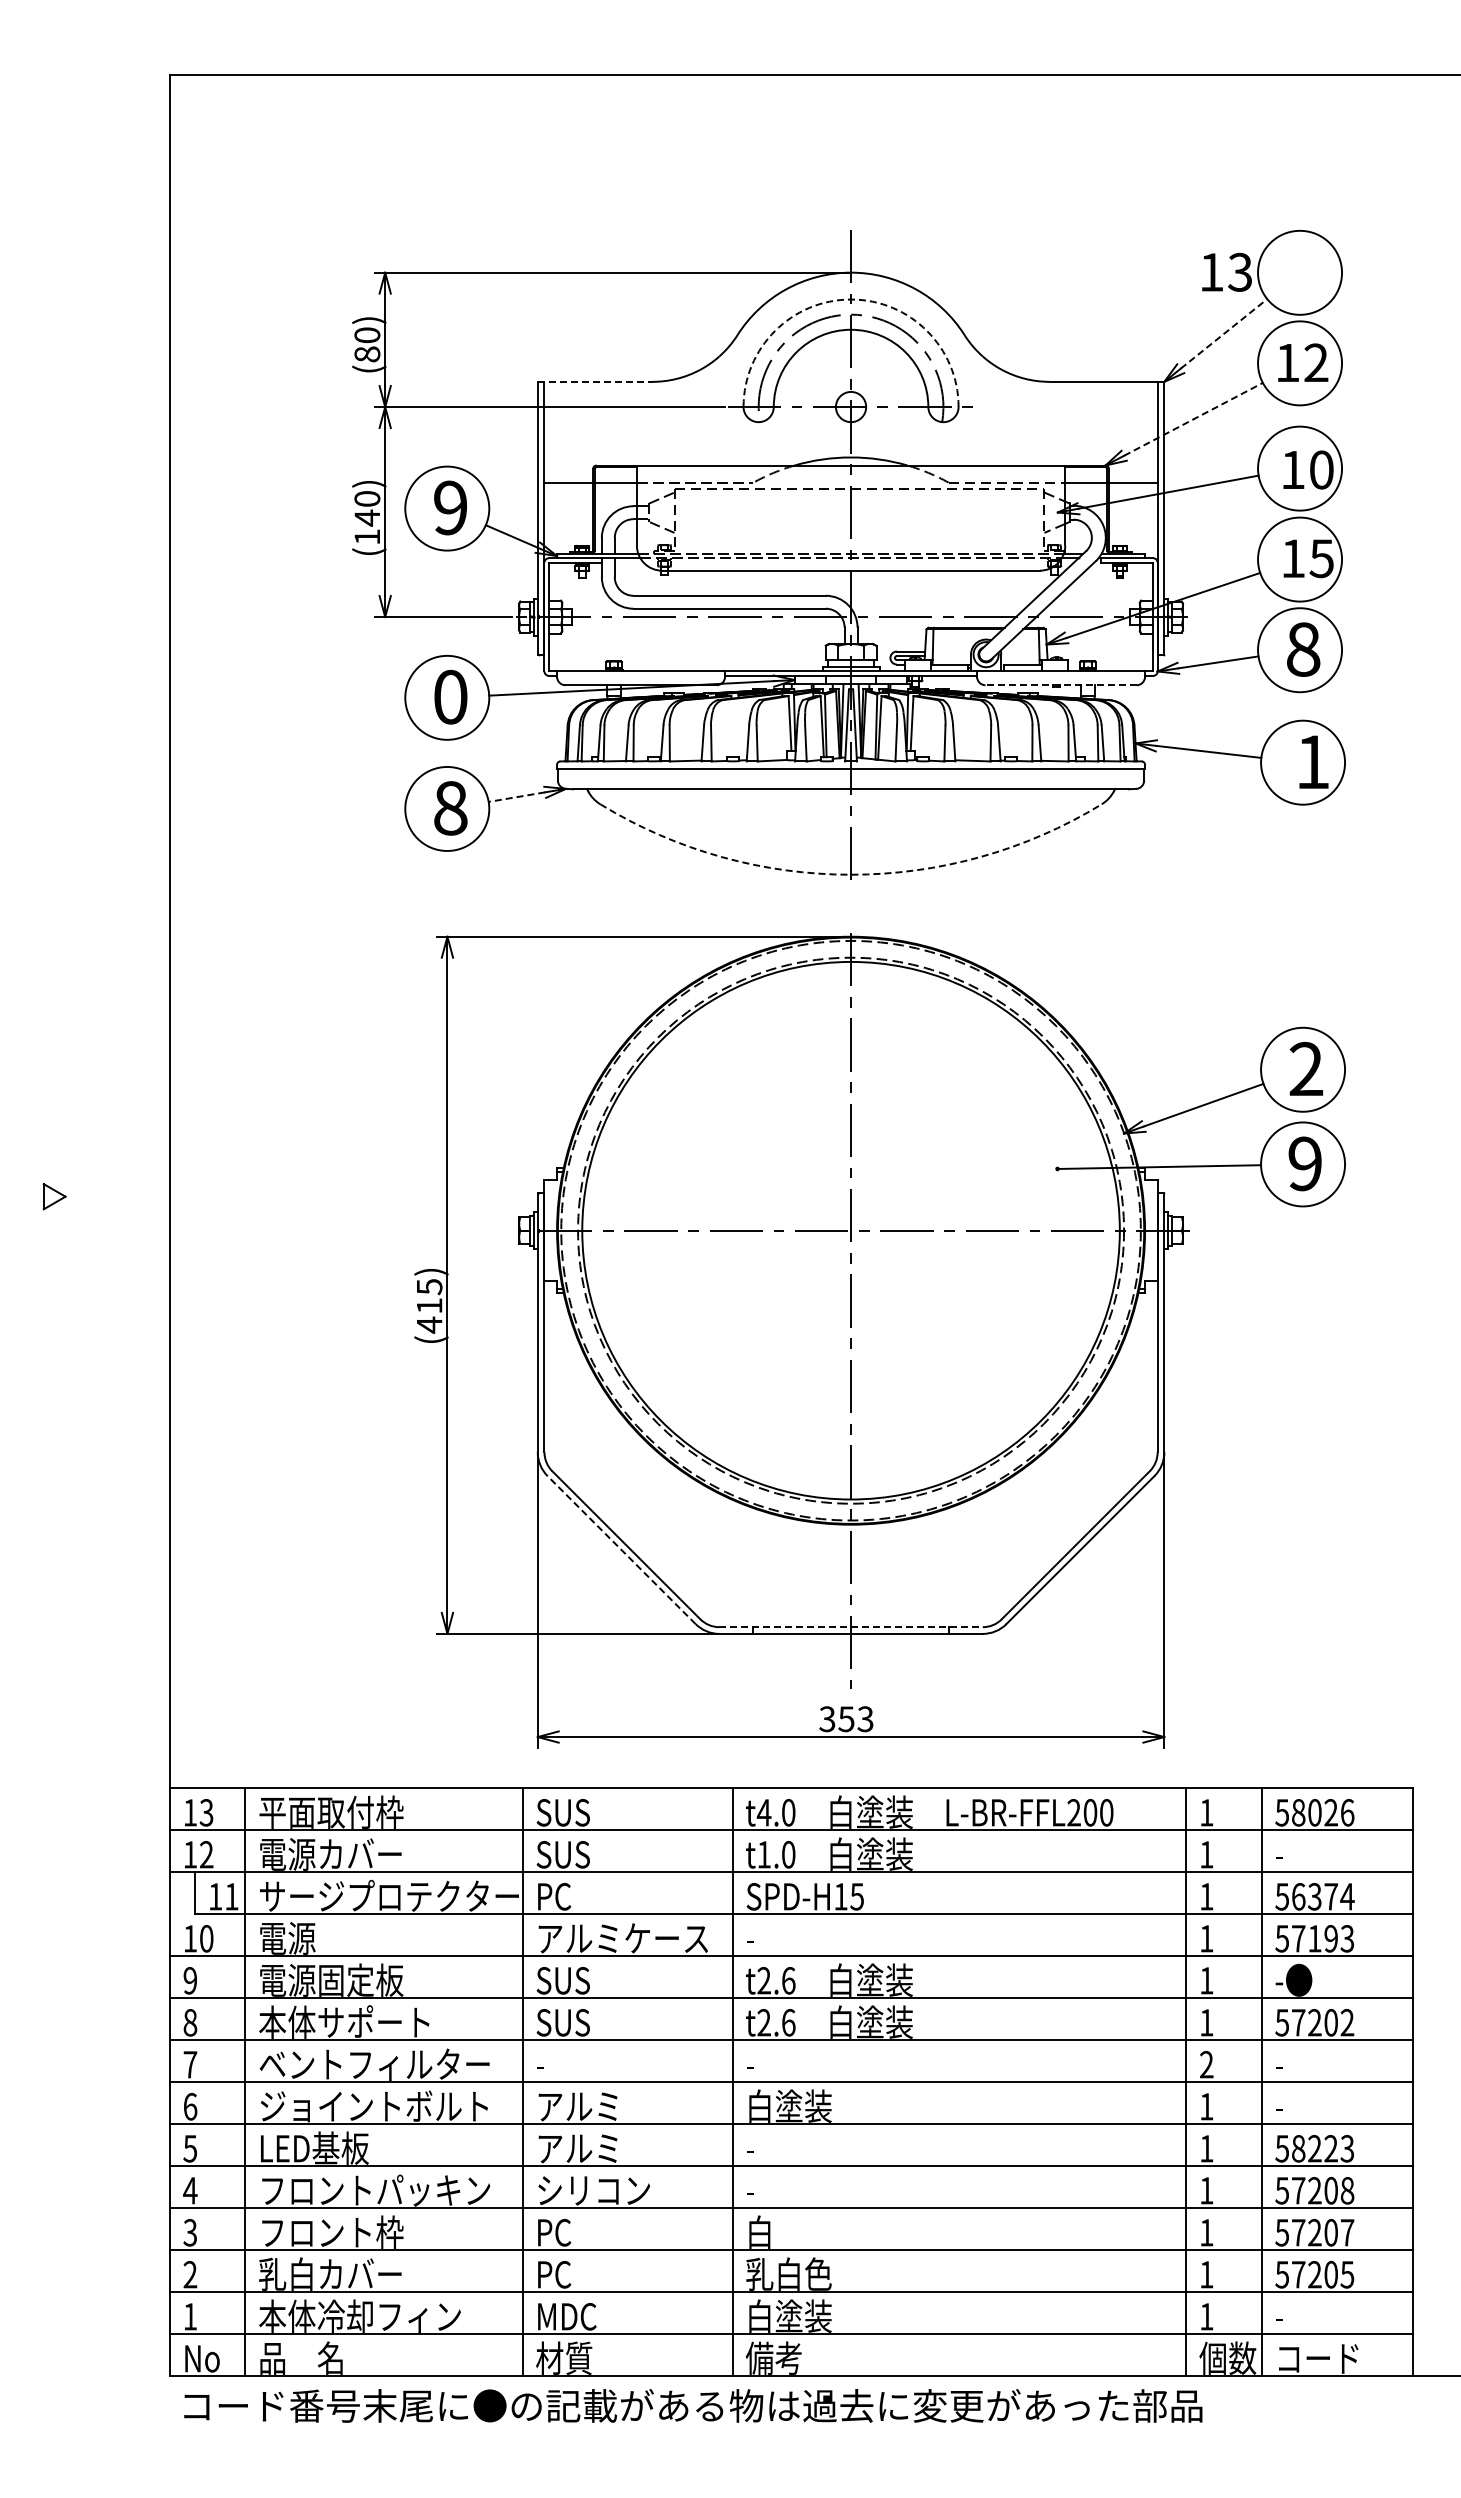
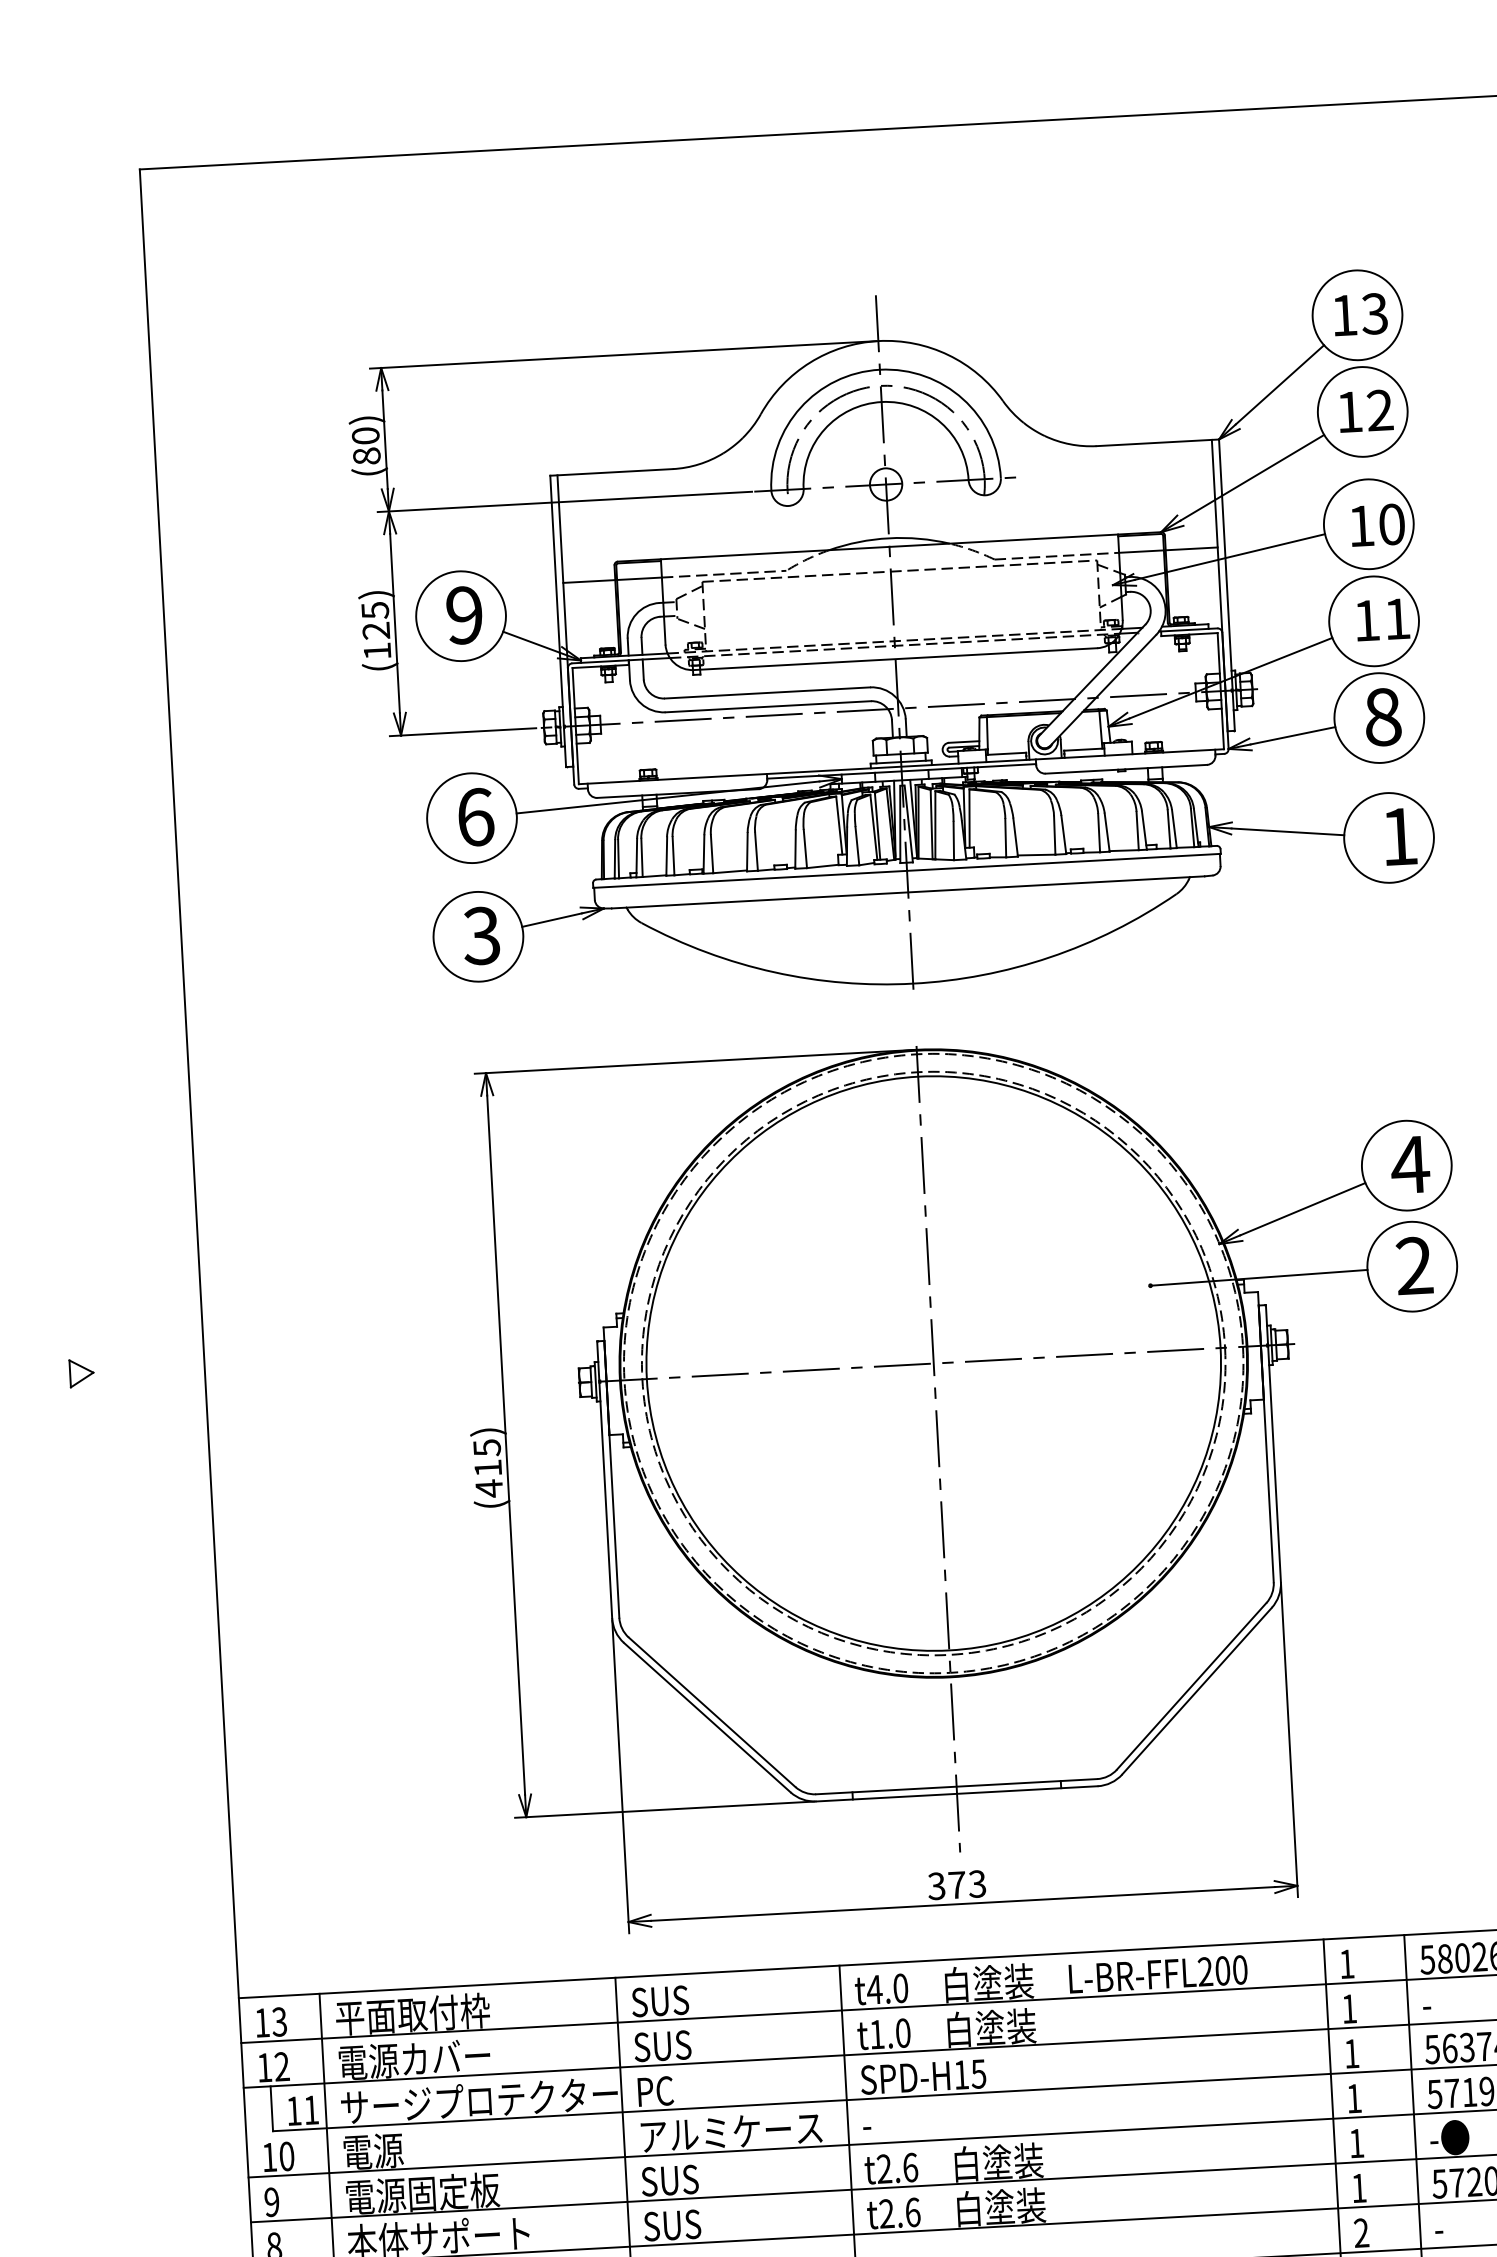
text: (1226, 271) -> (1360, 313), moved
arc: (851, 299) -> (880, 369), dashed -> solid
line: (1224, 333) -> (1280, 384), dashed -> solid
line: (595, 381) -> (611, 472), dashed -> solid
line: (1193, 419) -> (1252, 478), dashed -> solid
text: (367, 508) -> (375, 620), (140) -> (125)
text: (1321, 558) -> (1396, 618), 15 -> 11
line: (1061, 685) -> (1126, 769), dashed -> solid
text: (450, 696) -> (475, 816), 0 -> 6
line: (516, 797) -> (551, 920), dashed -> solid
text: (450, 808) -> (481, 936), 8 -> 3
arc: (851, 874) -> (913, 983), dashed -> solid
text: (1306, 1068) -> (1410, 1164), 2 -> 4
text: (1304, 1163) -> (1413, 1265), 9 -> 2
line: (621, 1550) -> (707, 1718), dashed -> solid
line: (851, 1627) -> (957, 1786), dashed -> solid
text: (846, 1719) -> (957, 1885), 353 -> 373

